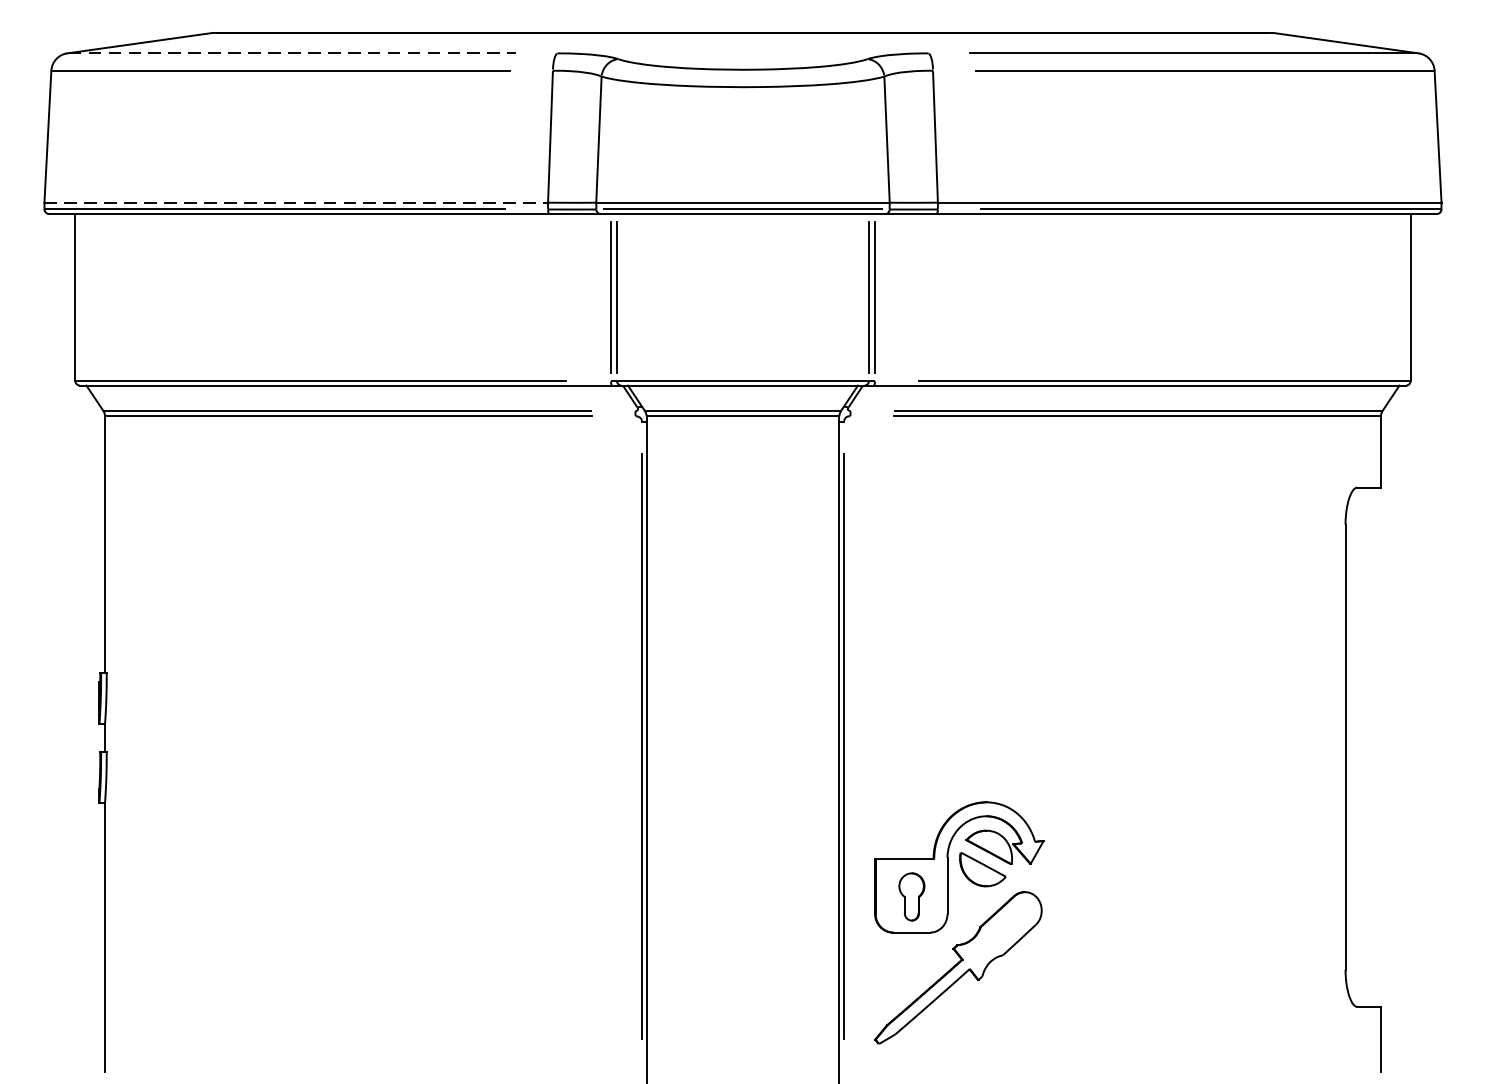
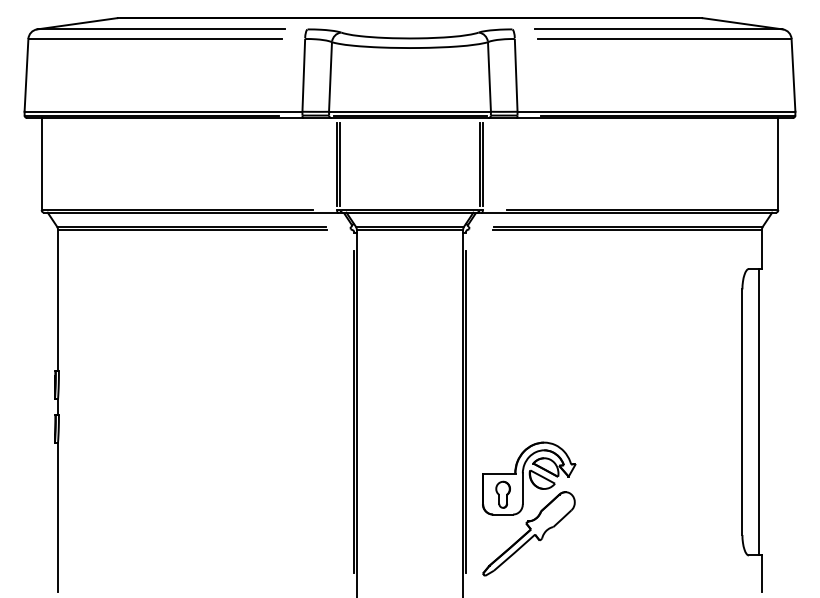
line: (292, 53) -> (161, 29), dashed -> solid
line: (296, 202) -> (163, 111), dashed -> solid
line: (1374, 745) -> (758, 411), added

